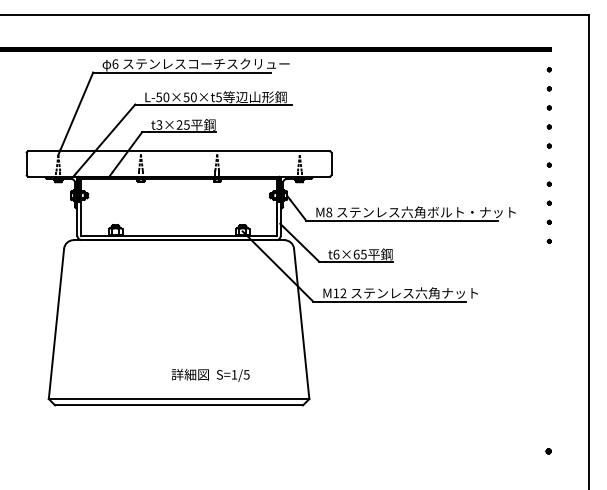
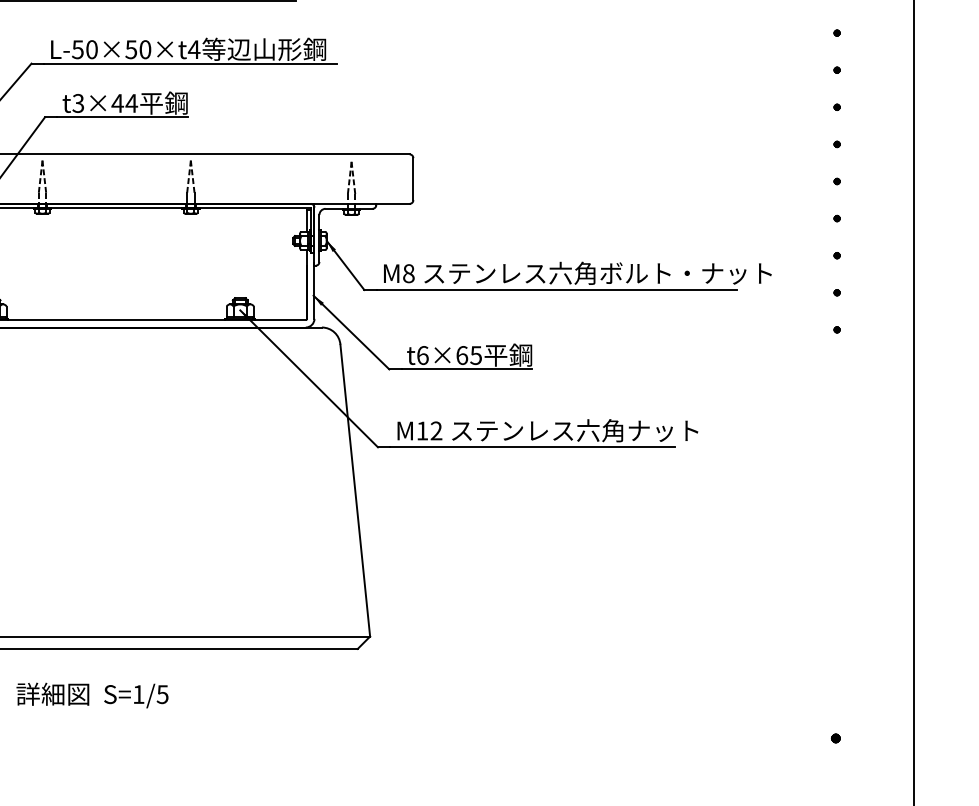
text: (218, 97) -> (193, 49), L-50×50×t5 -> L-50×50×t4
text: (182, 124) -> (123, 102), t3×25 -> t3×44
text: (210, 374) -> (92, 693), moved

